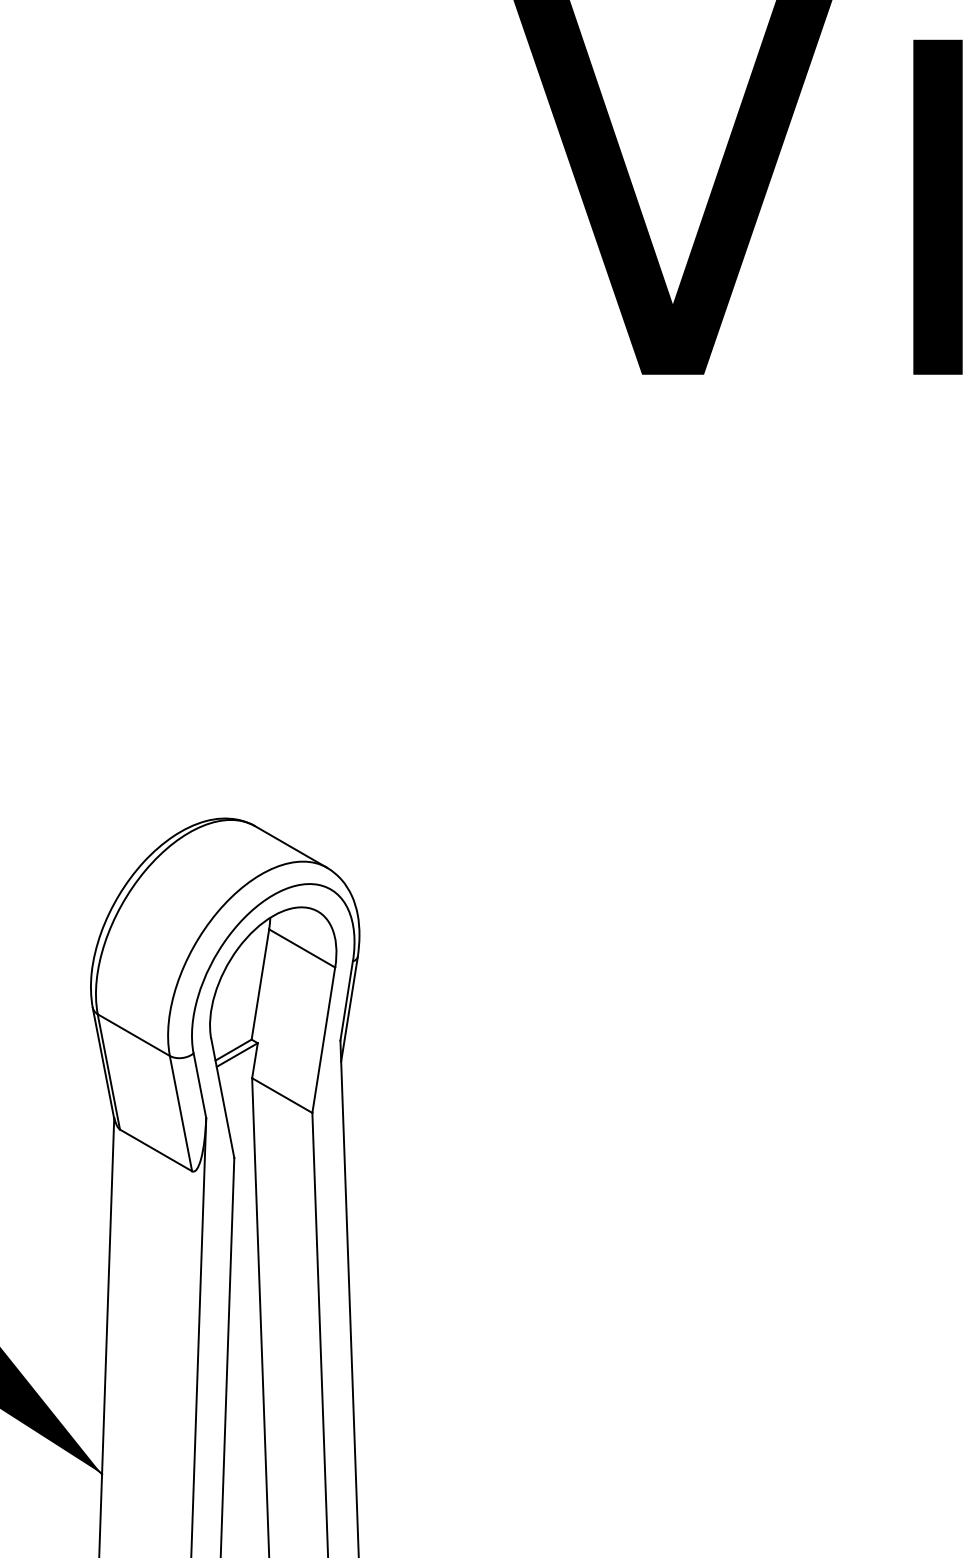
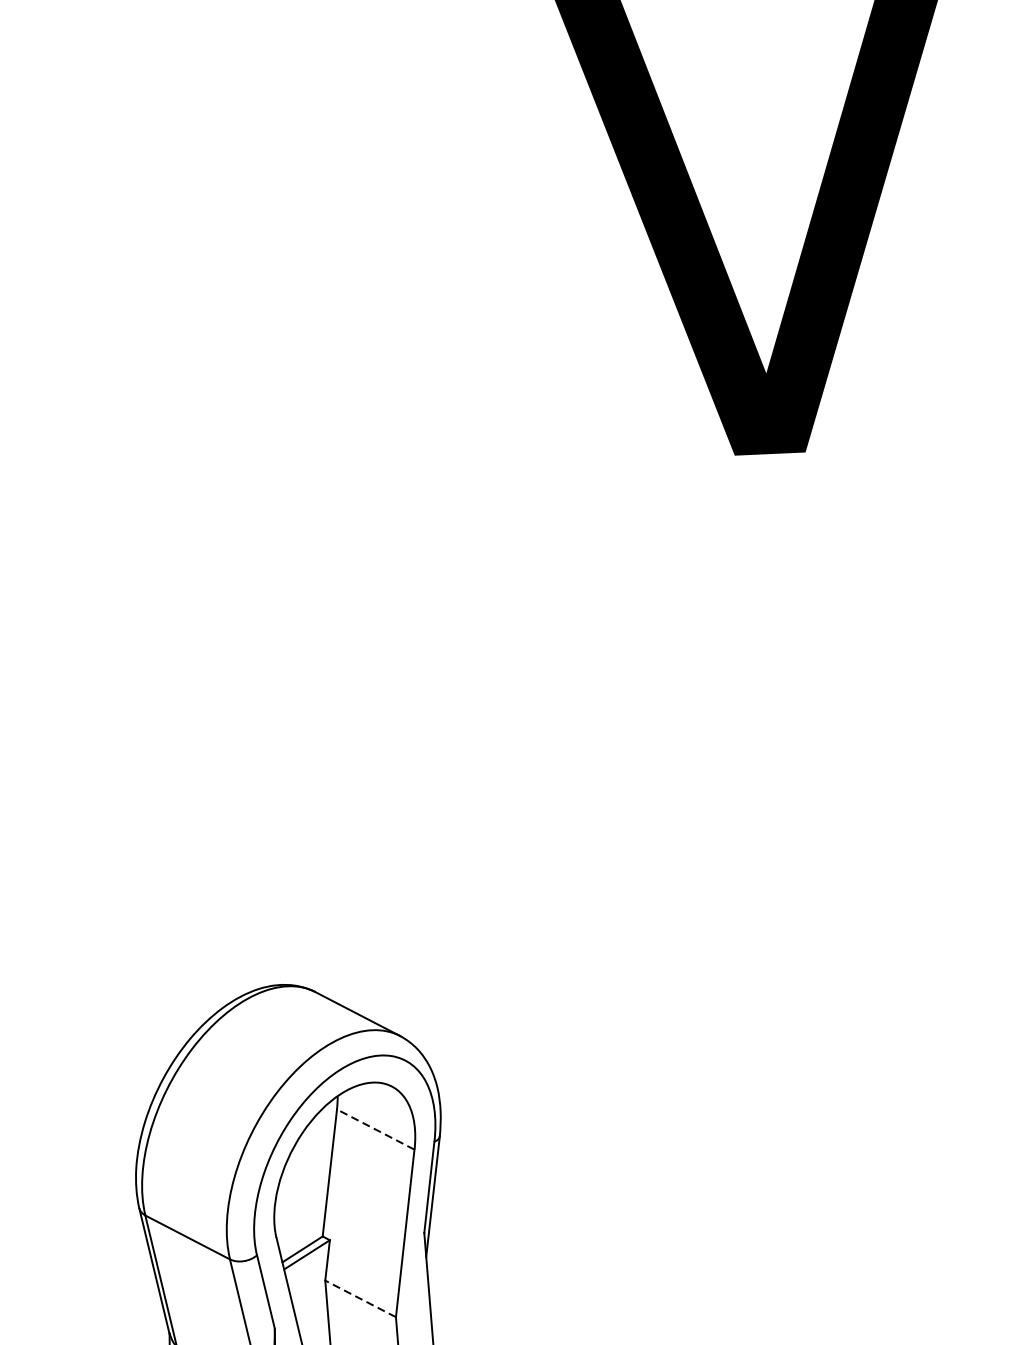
line: (301, 948) -> (374, 1129), solid -> dashed
line: (282, 1095) -> (360, 1298), solid -> dashed

